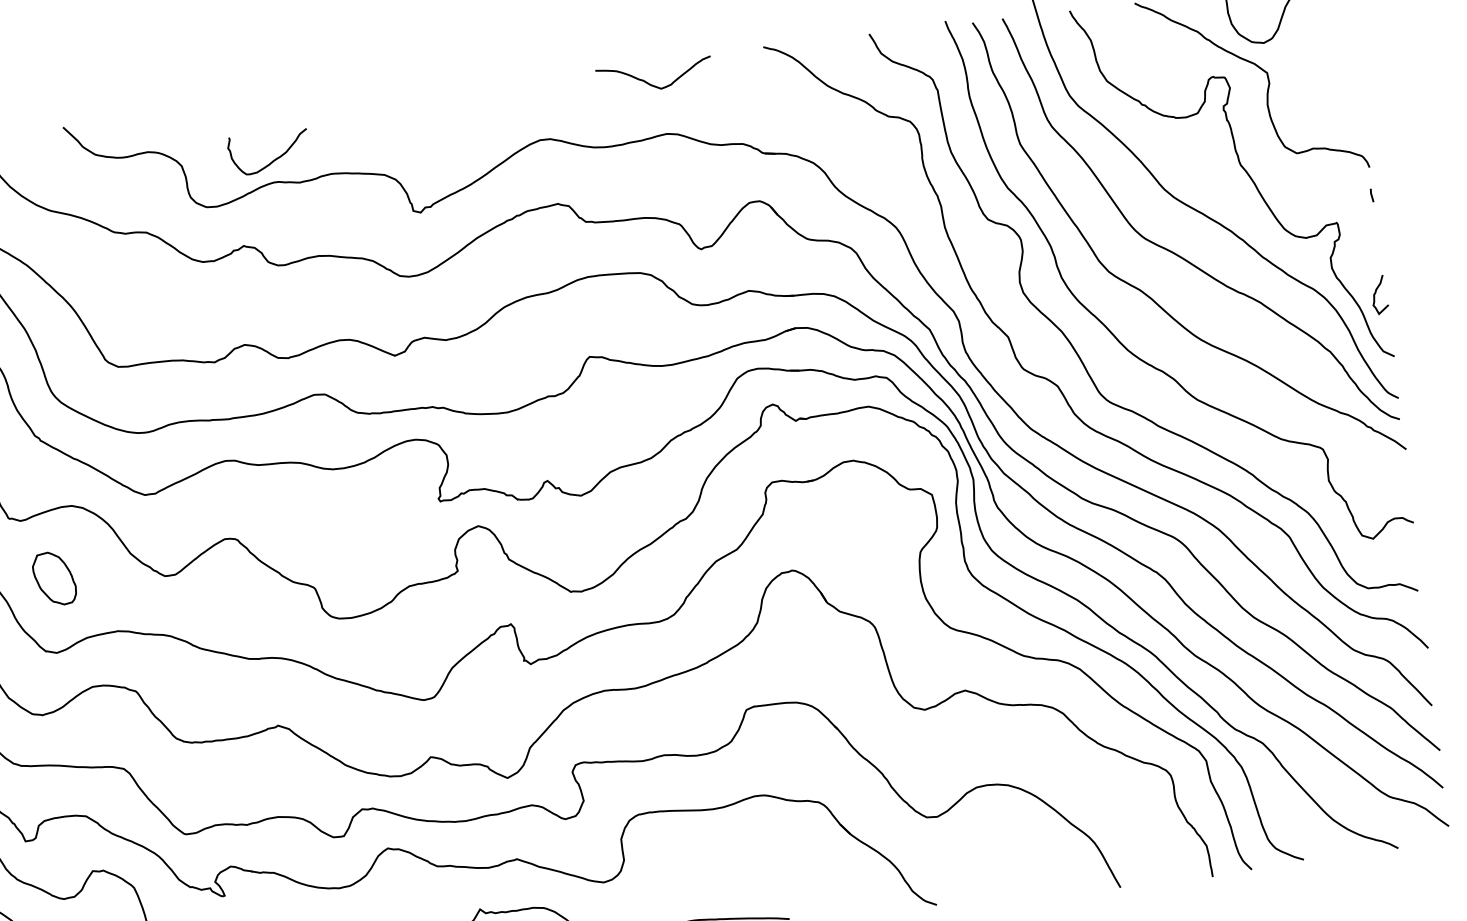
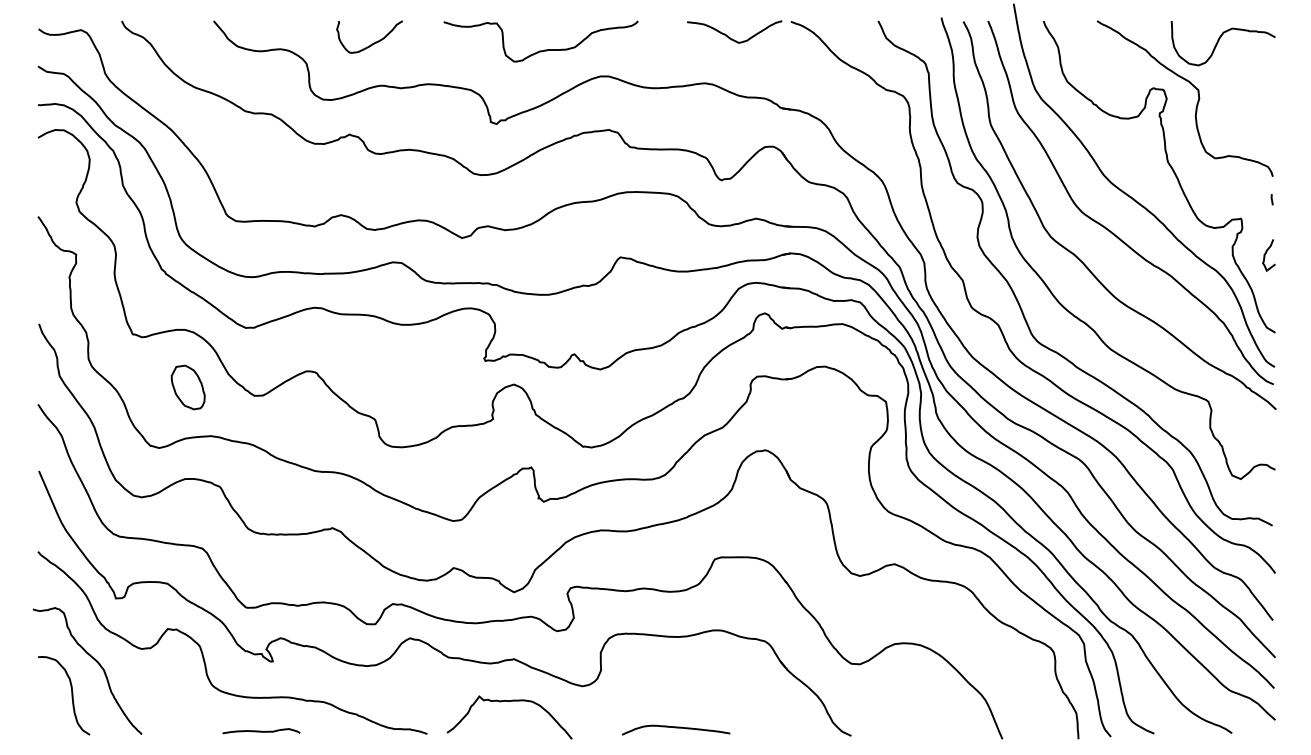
curve: (648, 82) -> (729, 36), moved
curve: (468, 115) -> (544, 49), added
curve: (274, 158) -> (373, 42), moved
curve: (1376, 294) -> (1266, 254), moved
part: (53, 578) -> (187, 387), moved

